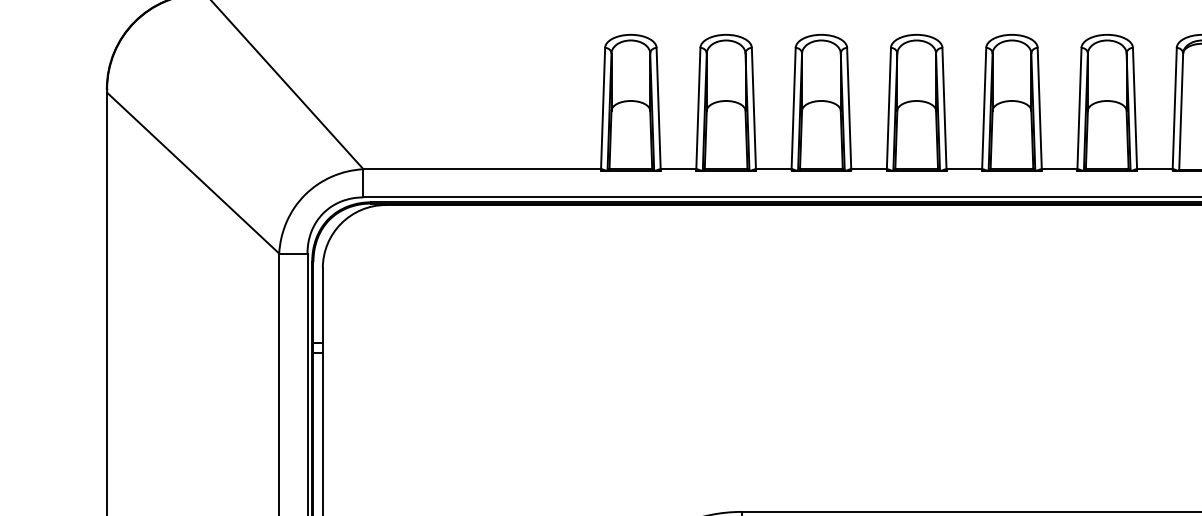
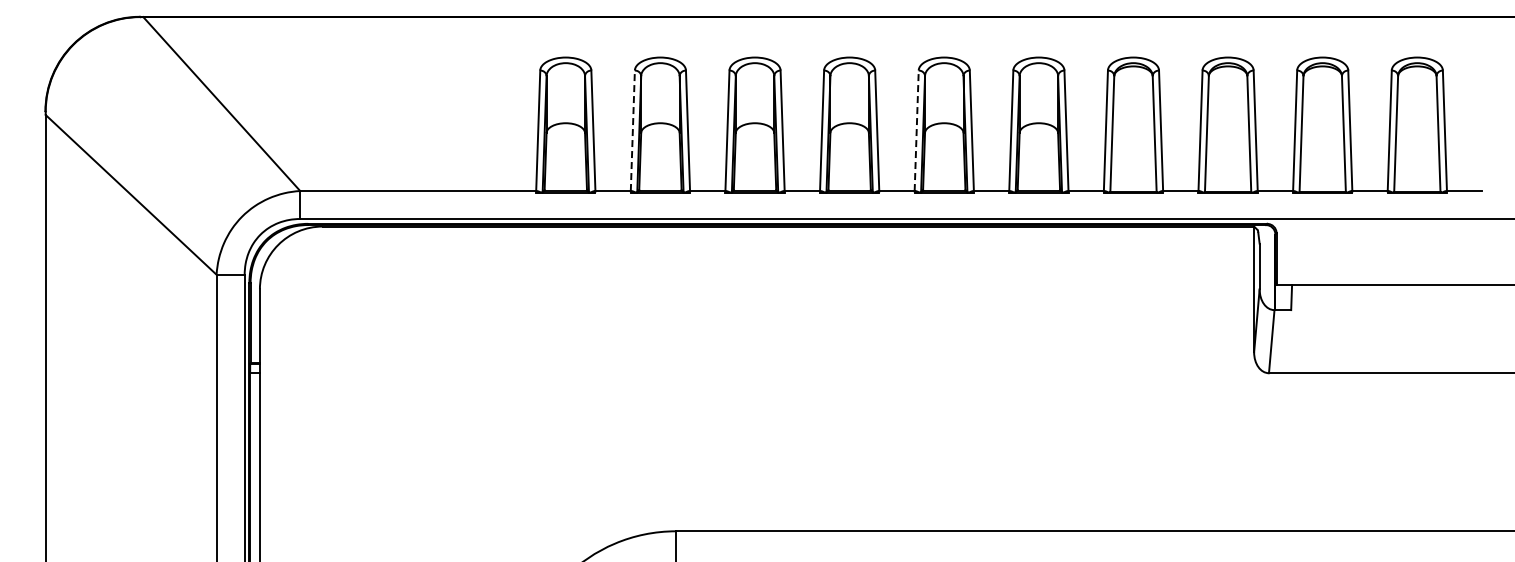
line: (698, 108) -> (632, 130), solid -> dashed
line: (984, 108) -> (916, 130), solid -> dashed

